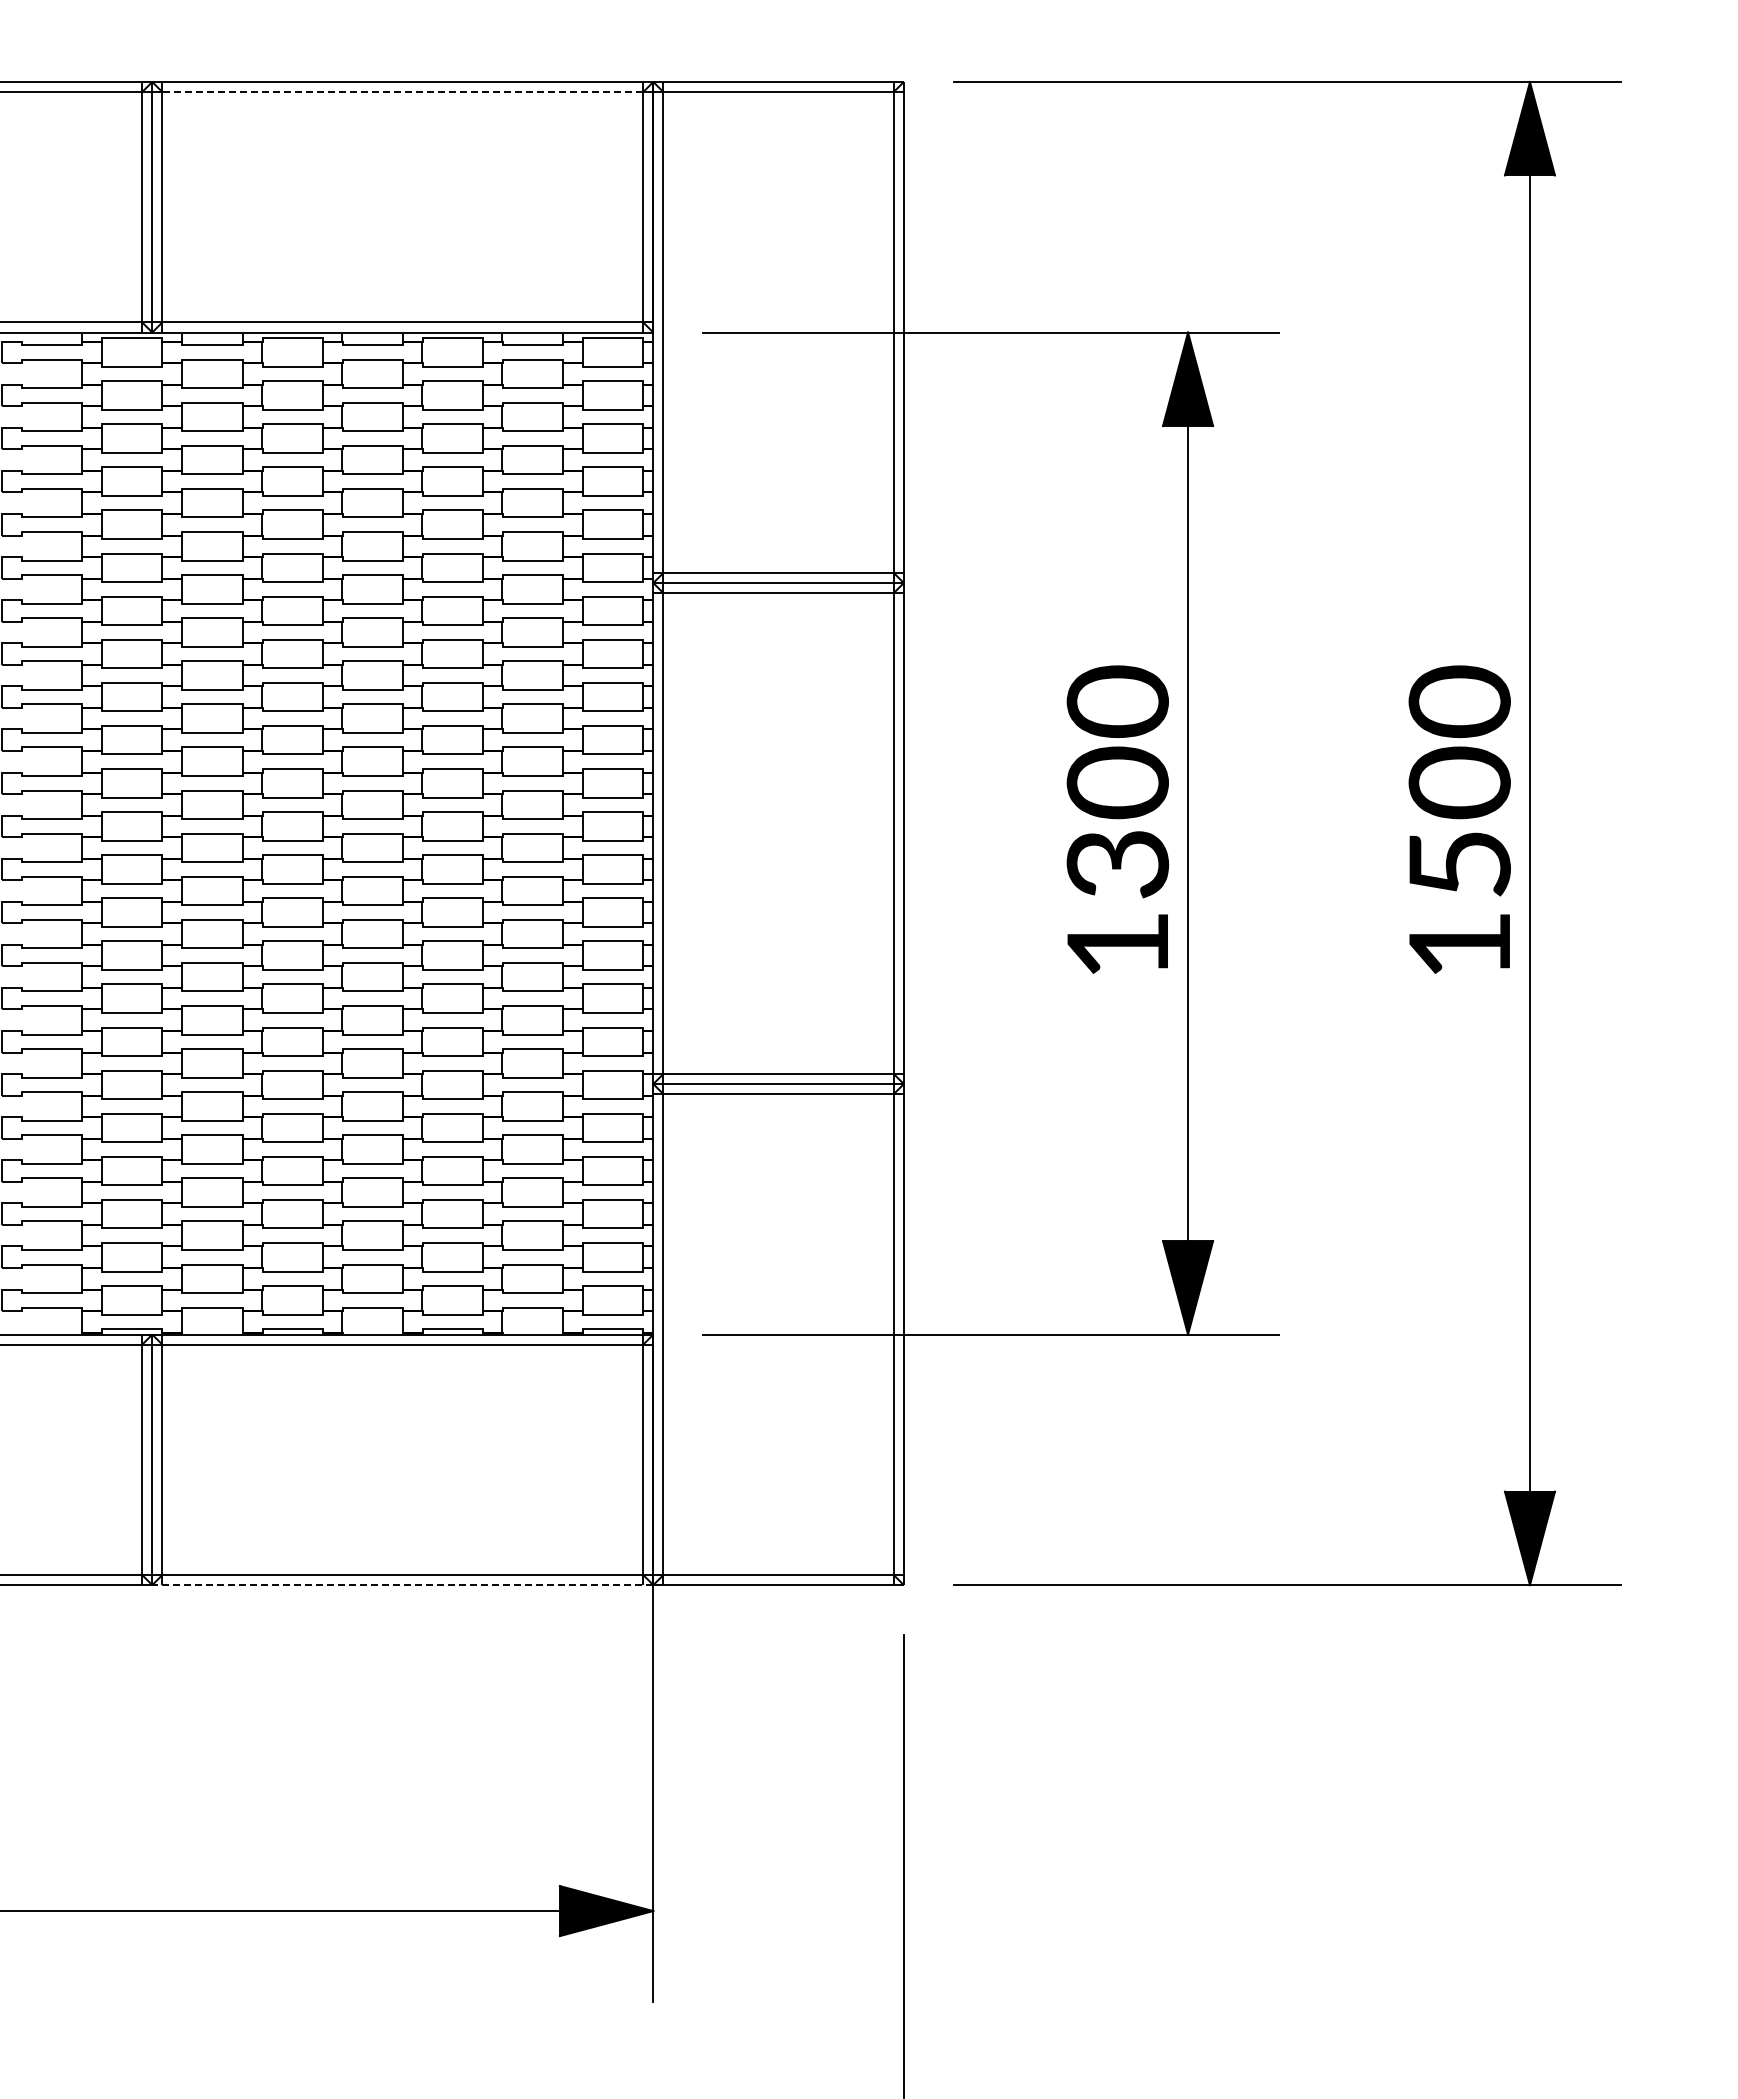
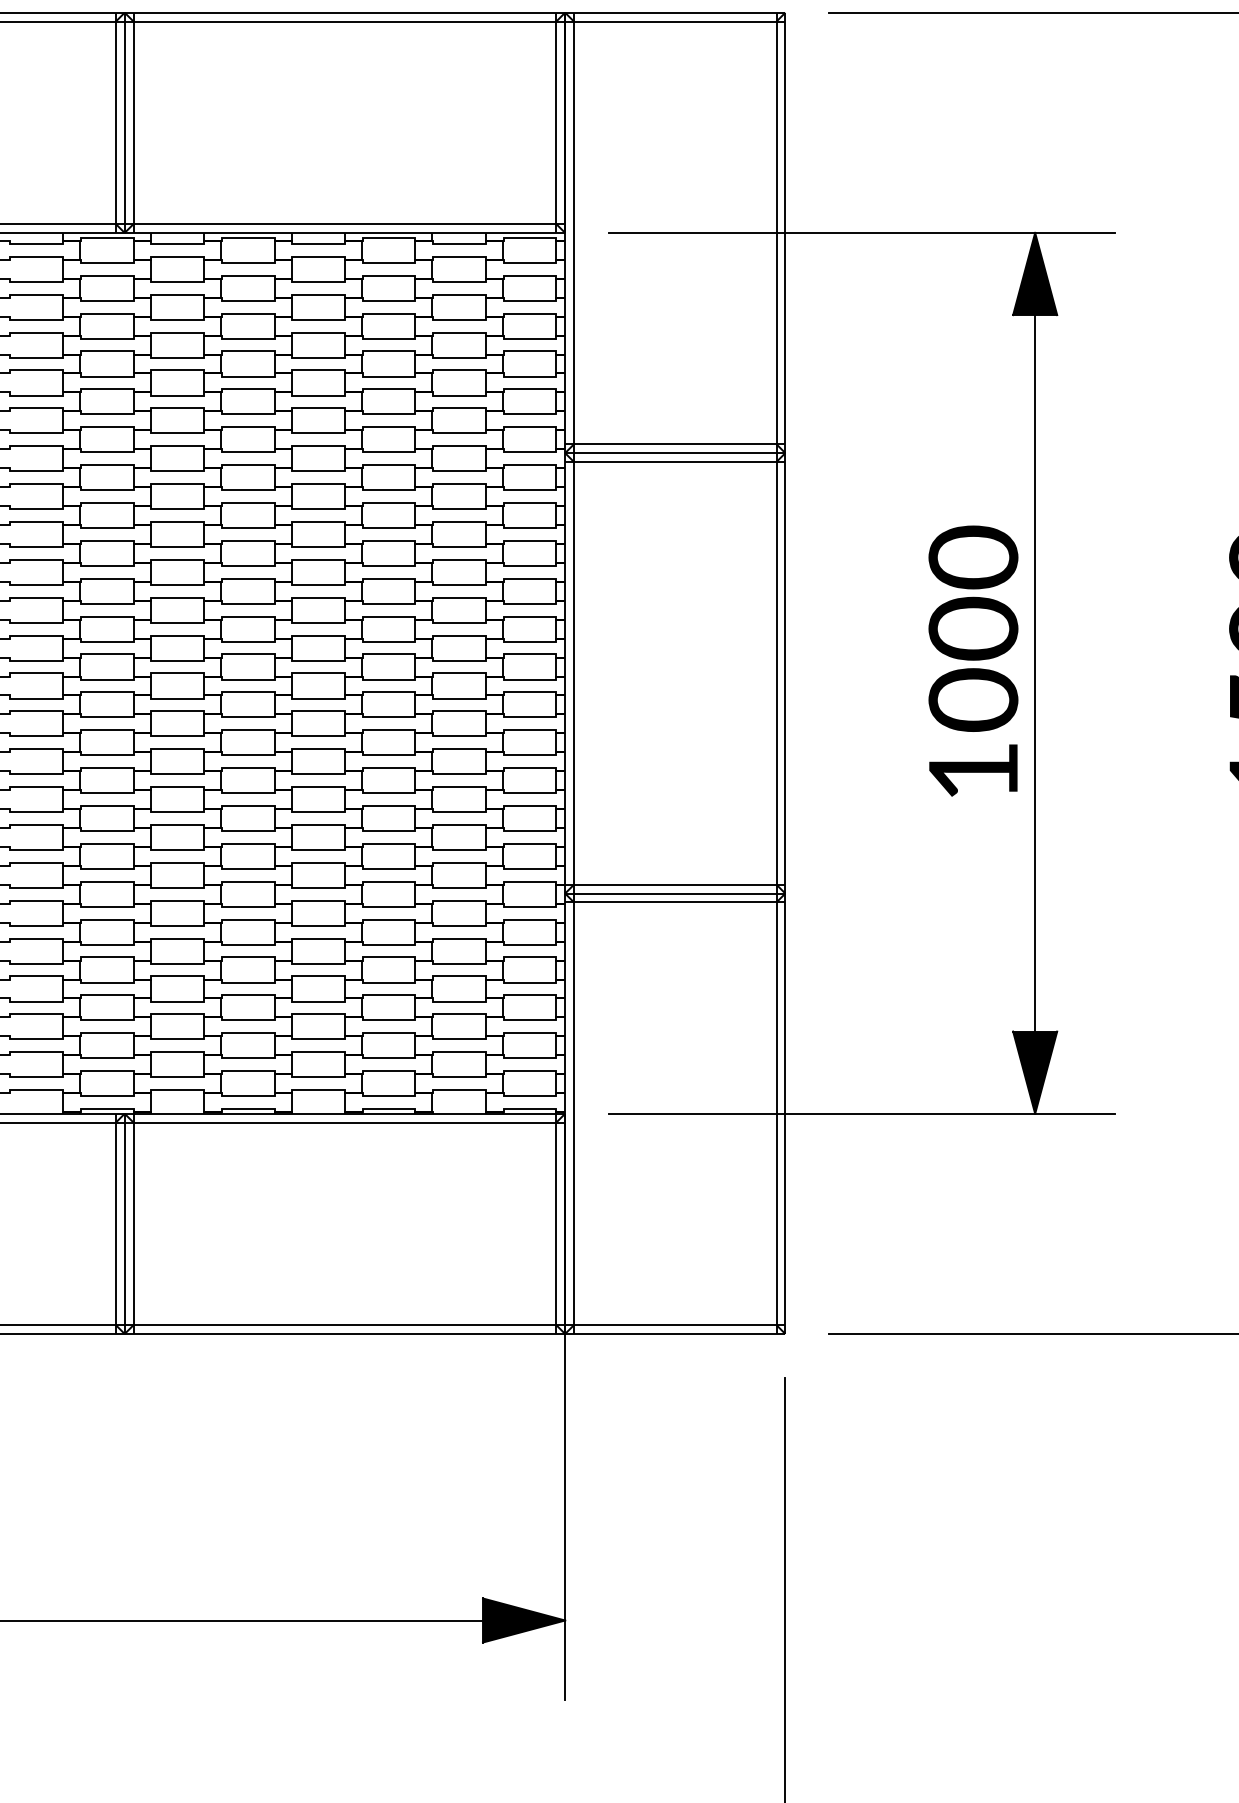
line: (402, 92) -> (344, 21), dashed -> solid
text: (1117, 863) -> (973, 699), 1300 -> 1000
line: (402, 1585) -> (344, 1334), dashed -> solid

